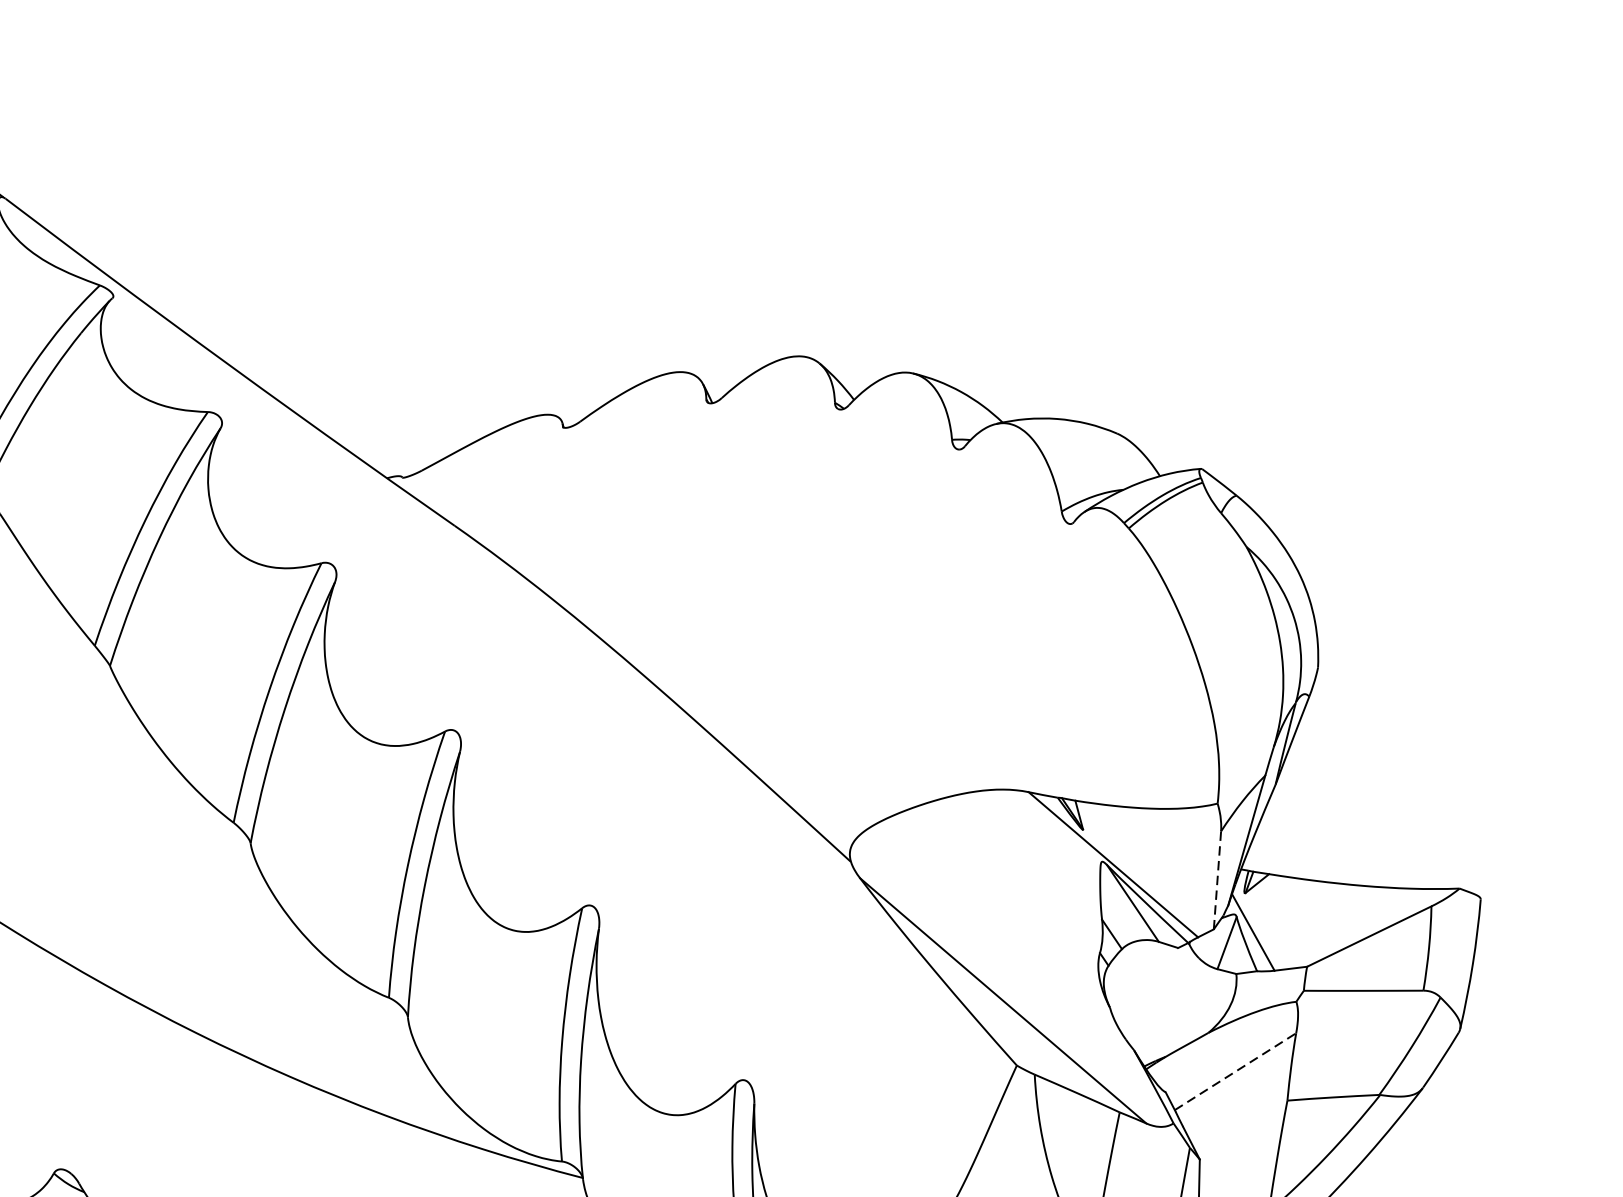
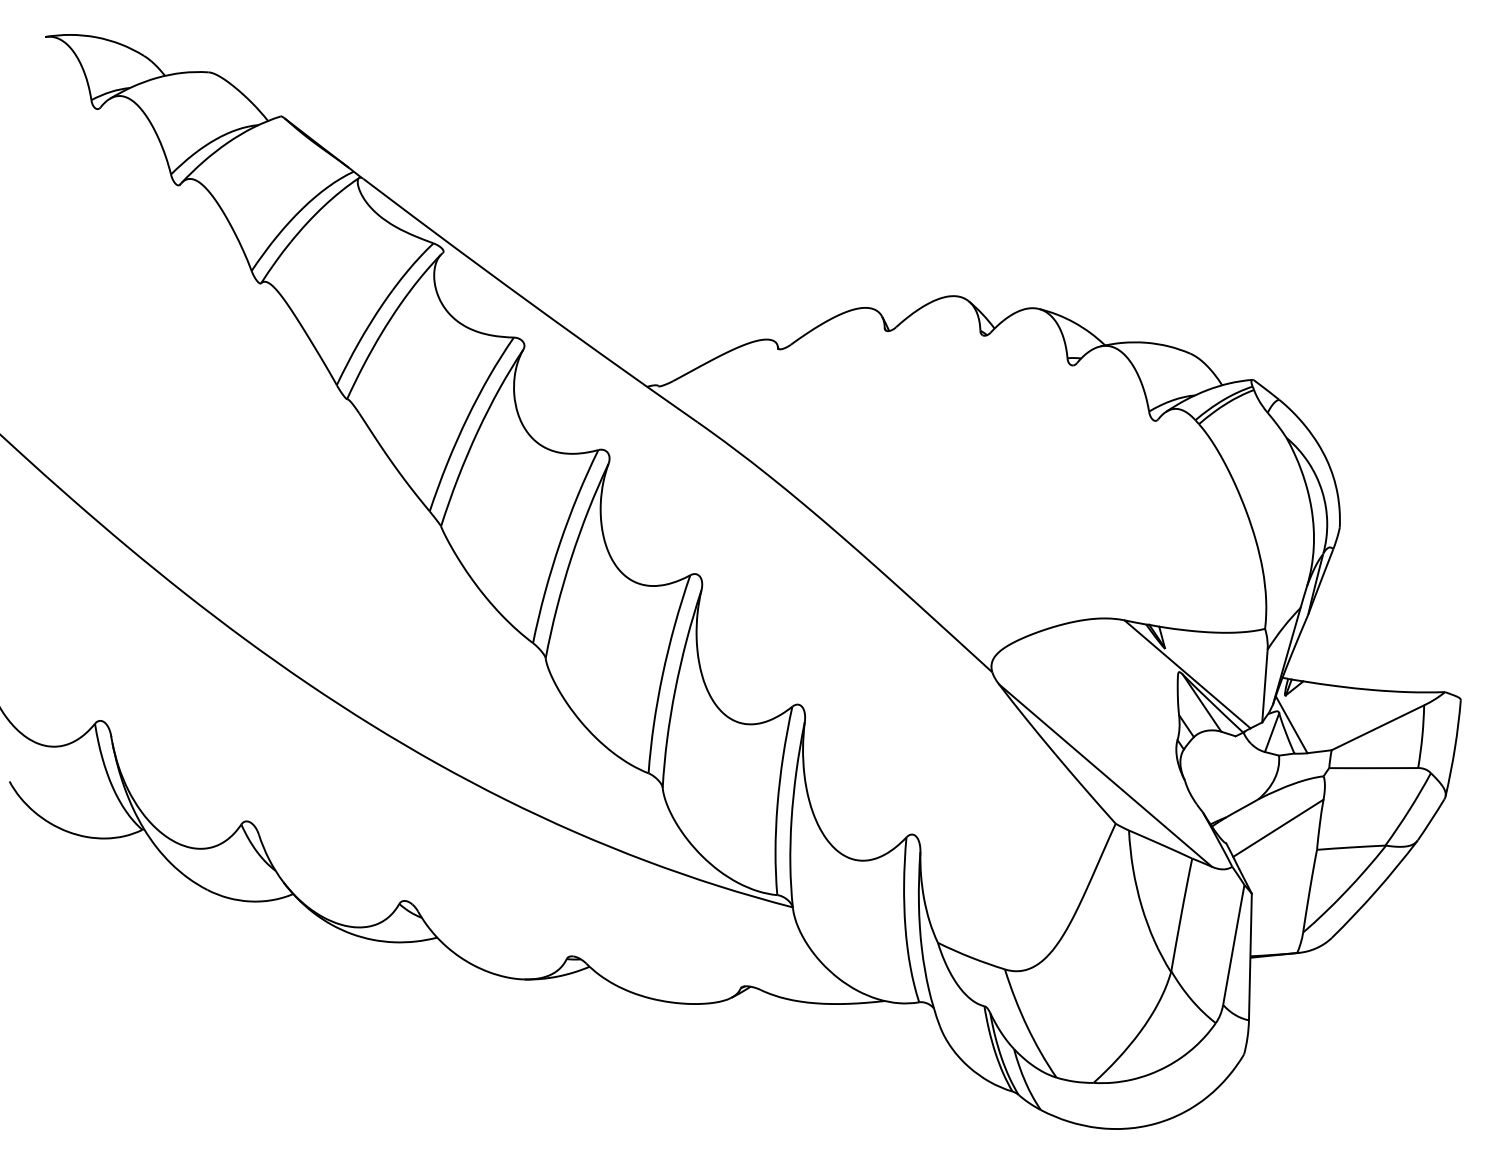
line: (1216, 879) -> (1264, 685), dashed -> solid
line: (1235, 1071) -> (1278, 828), dashed -> solid

